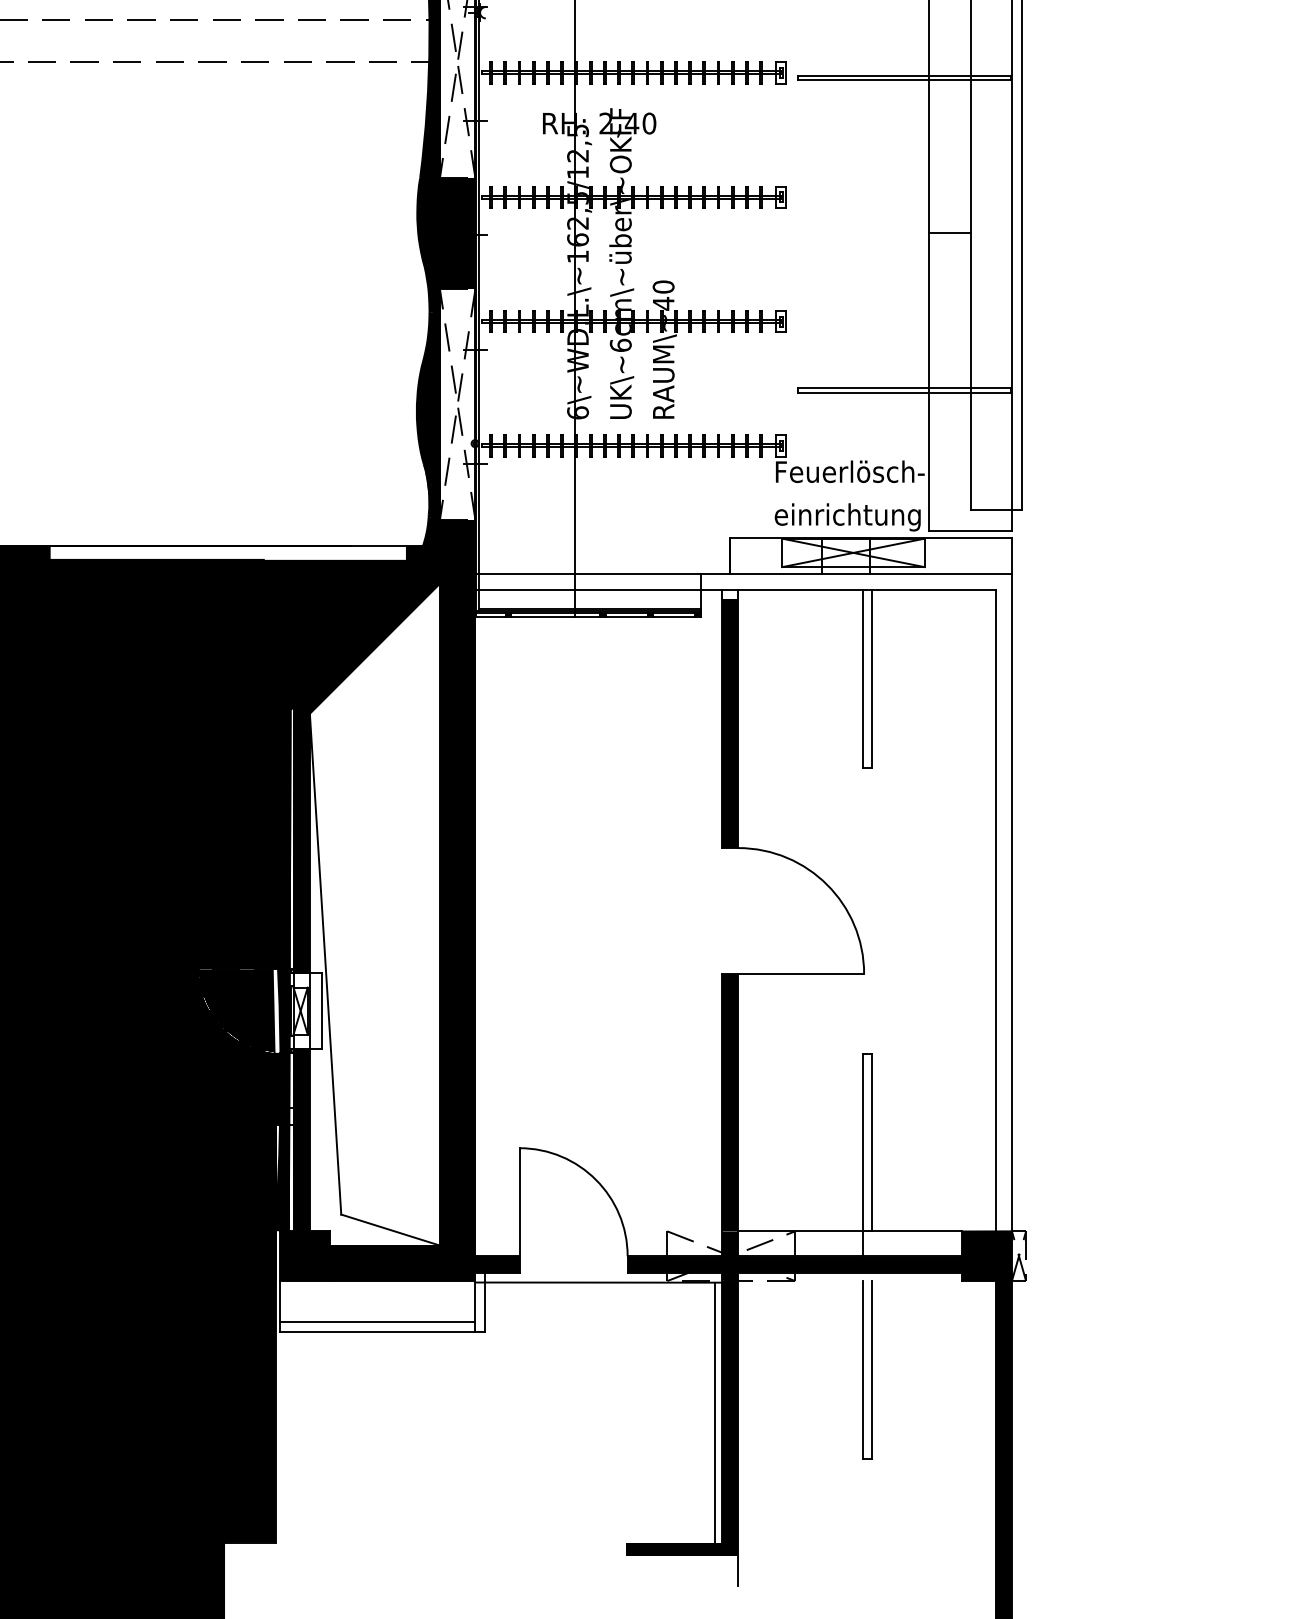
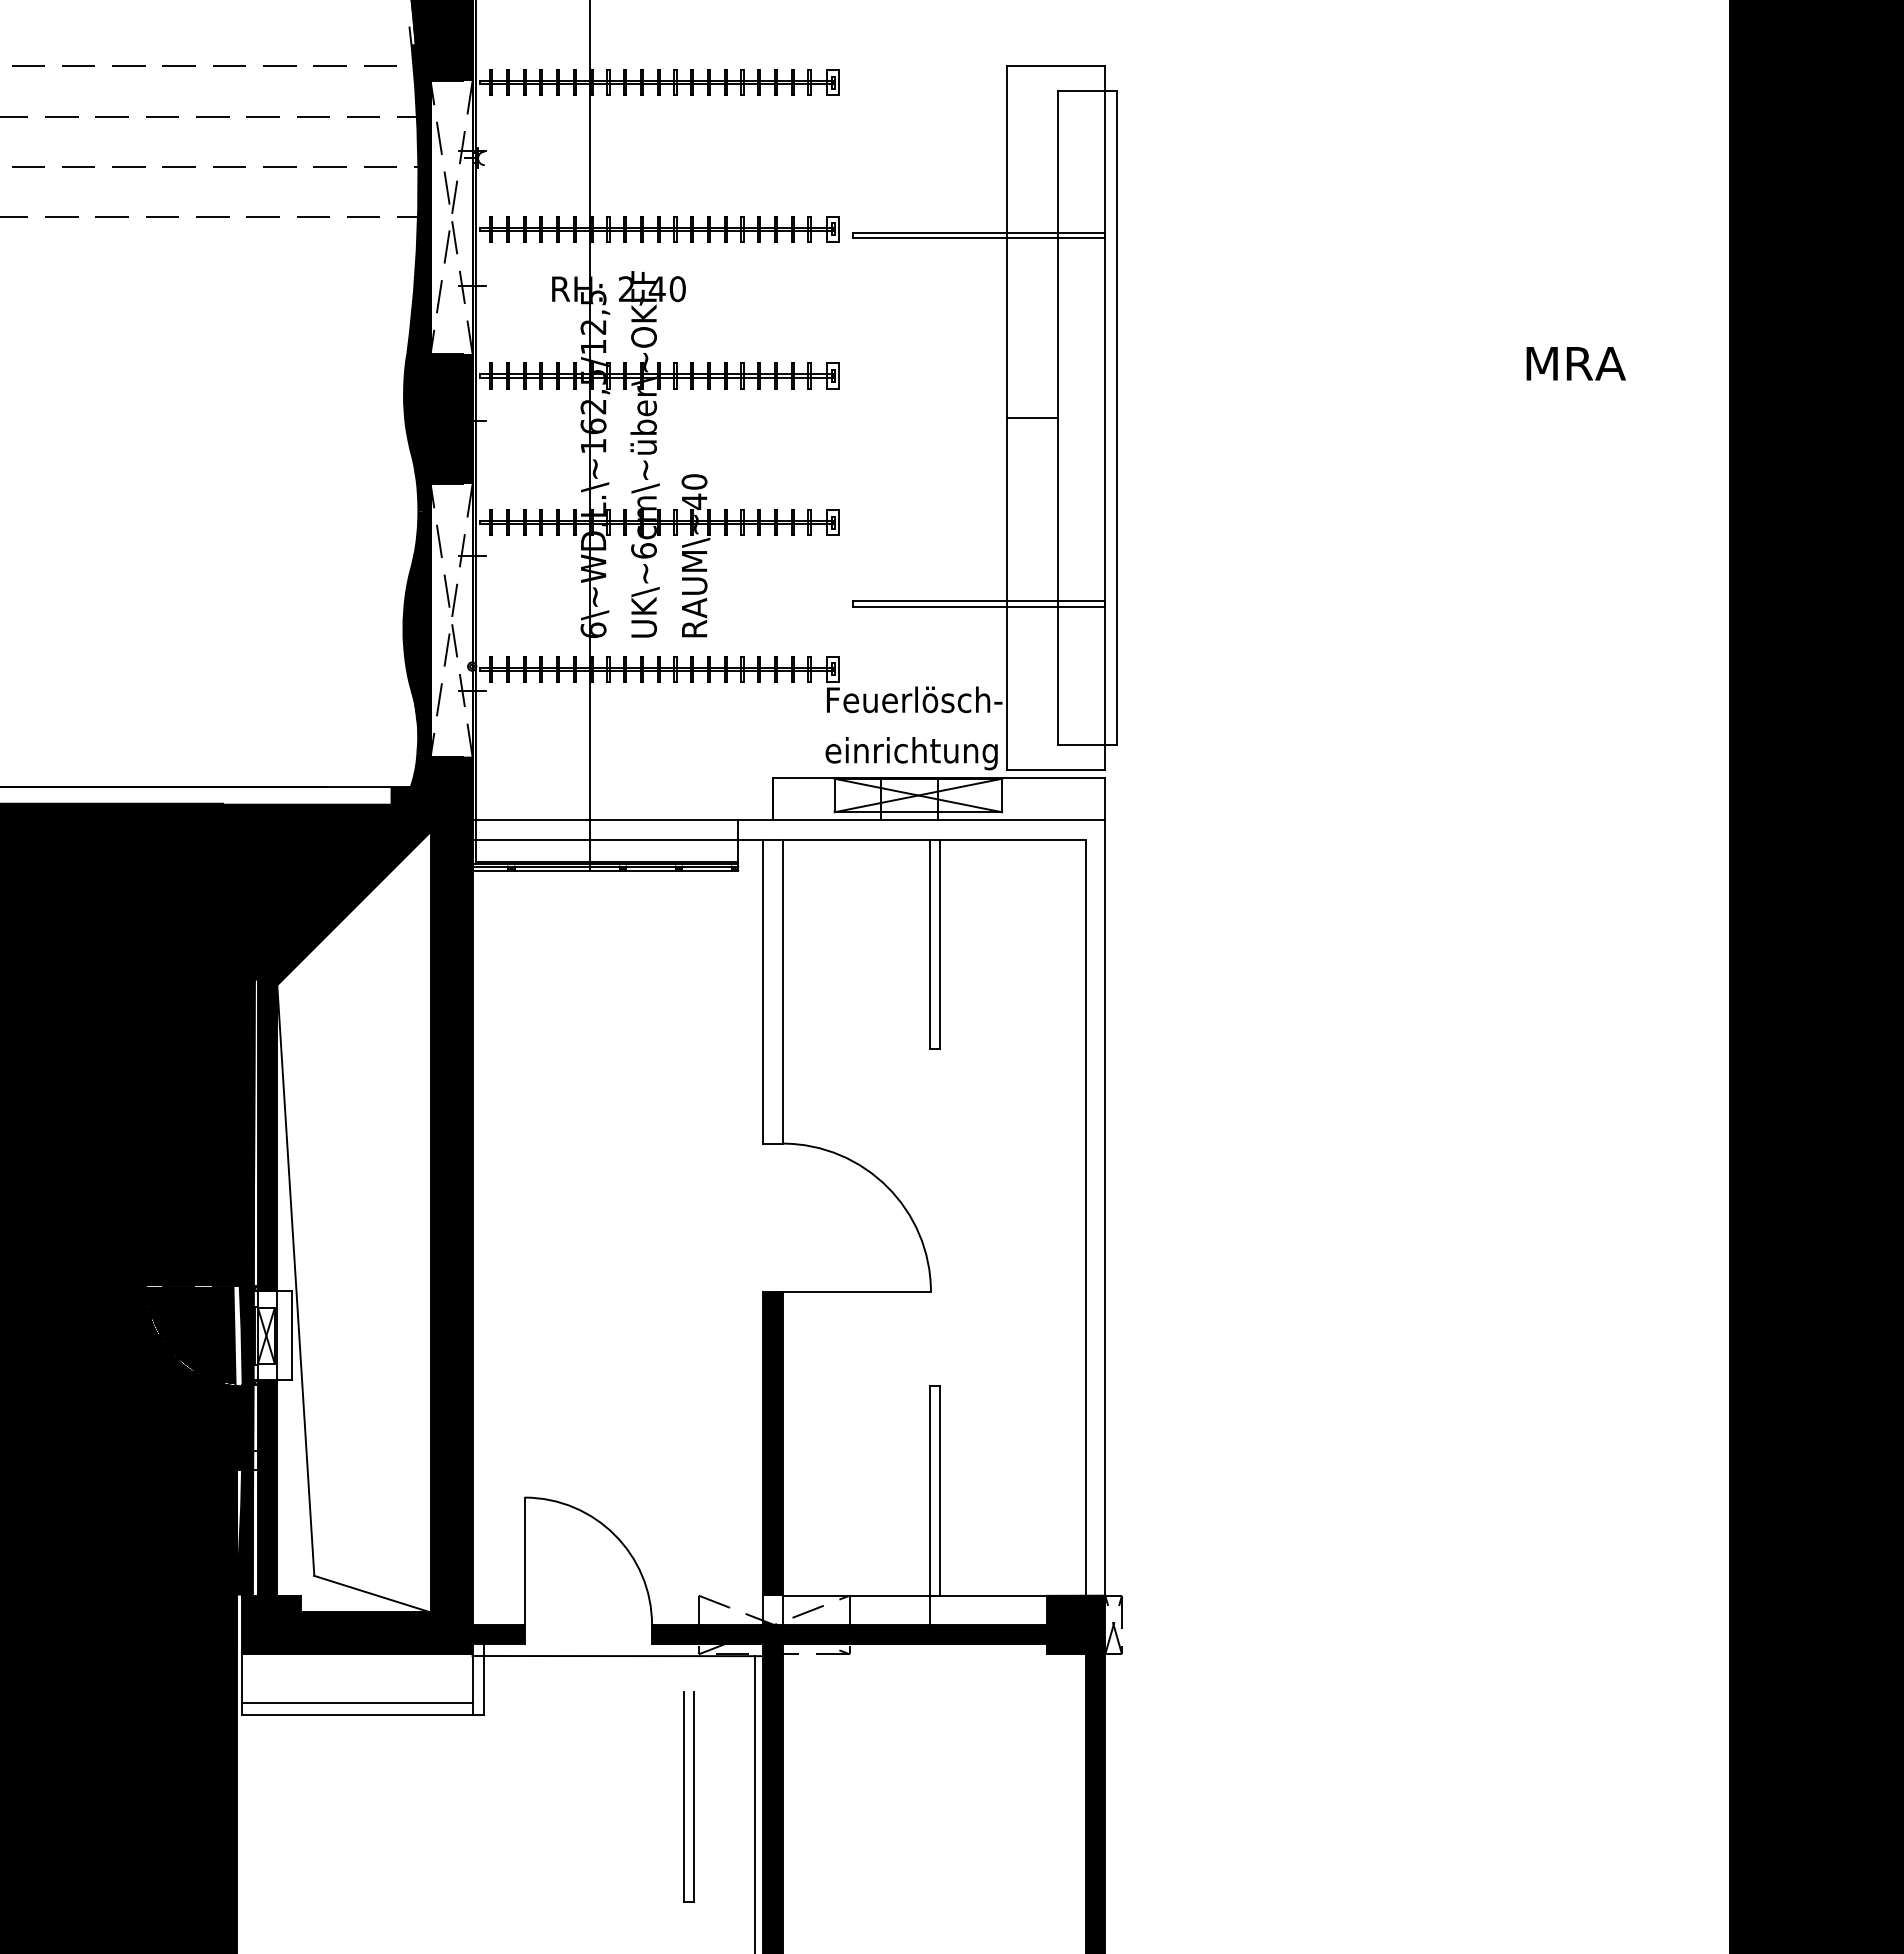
fill: (729, 723) -> (772, 996), removed
fill: (729, 1243) -> (772, 1610), removed
part: (867, 1369) -> (688, 1796), moved

